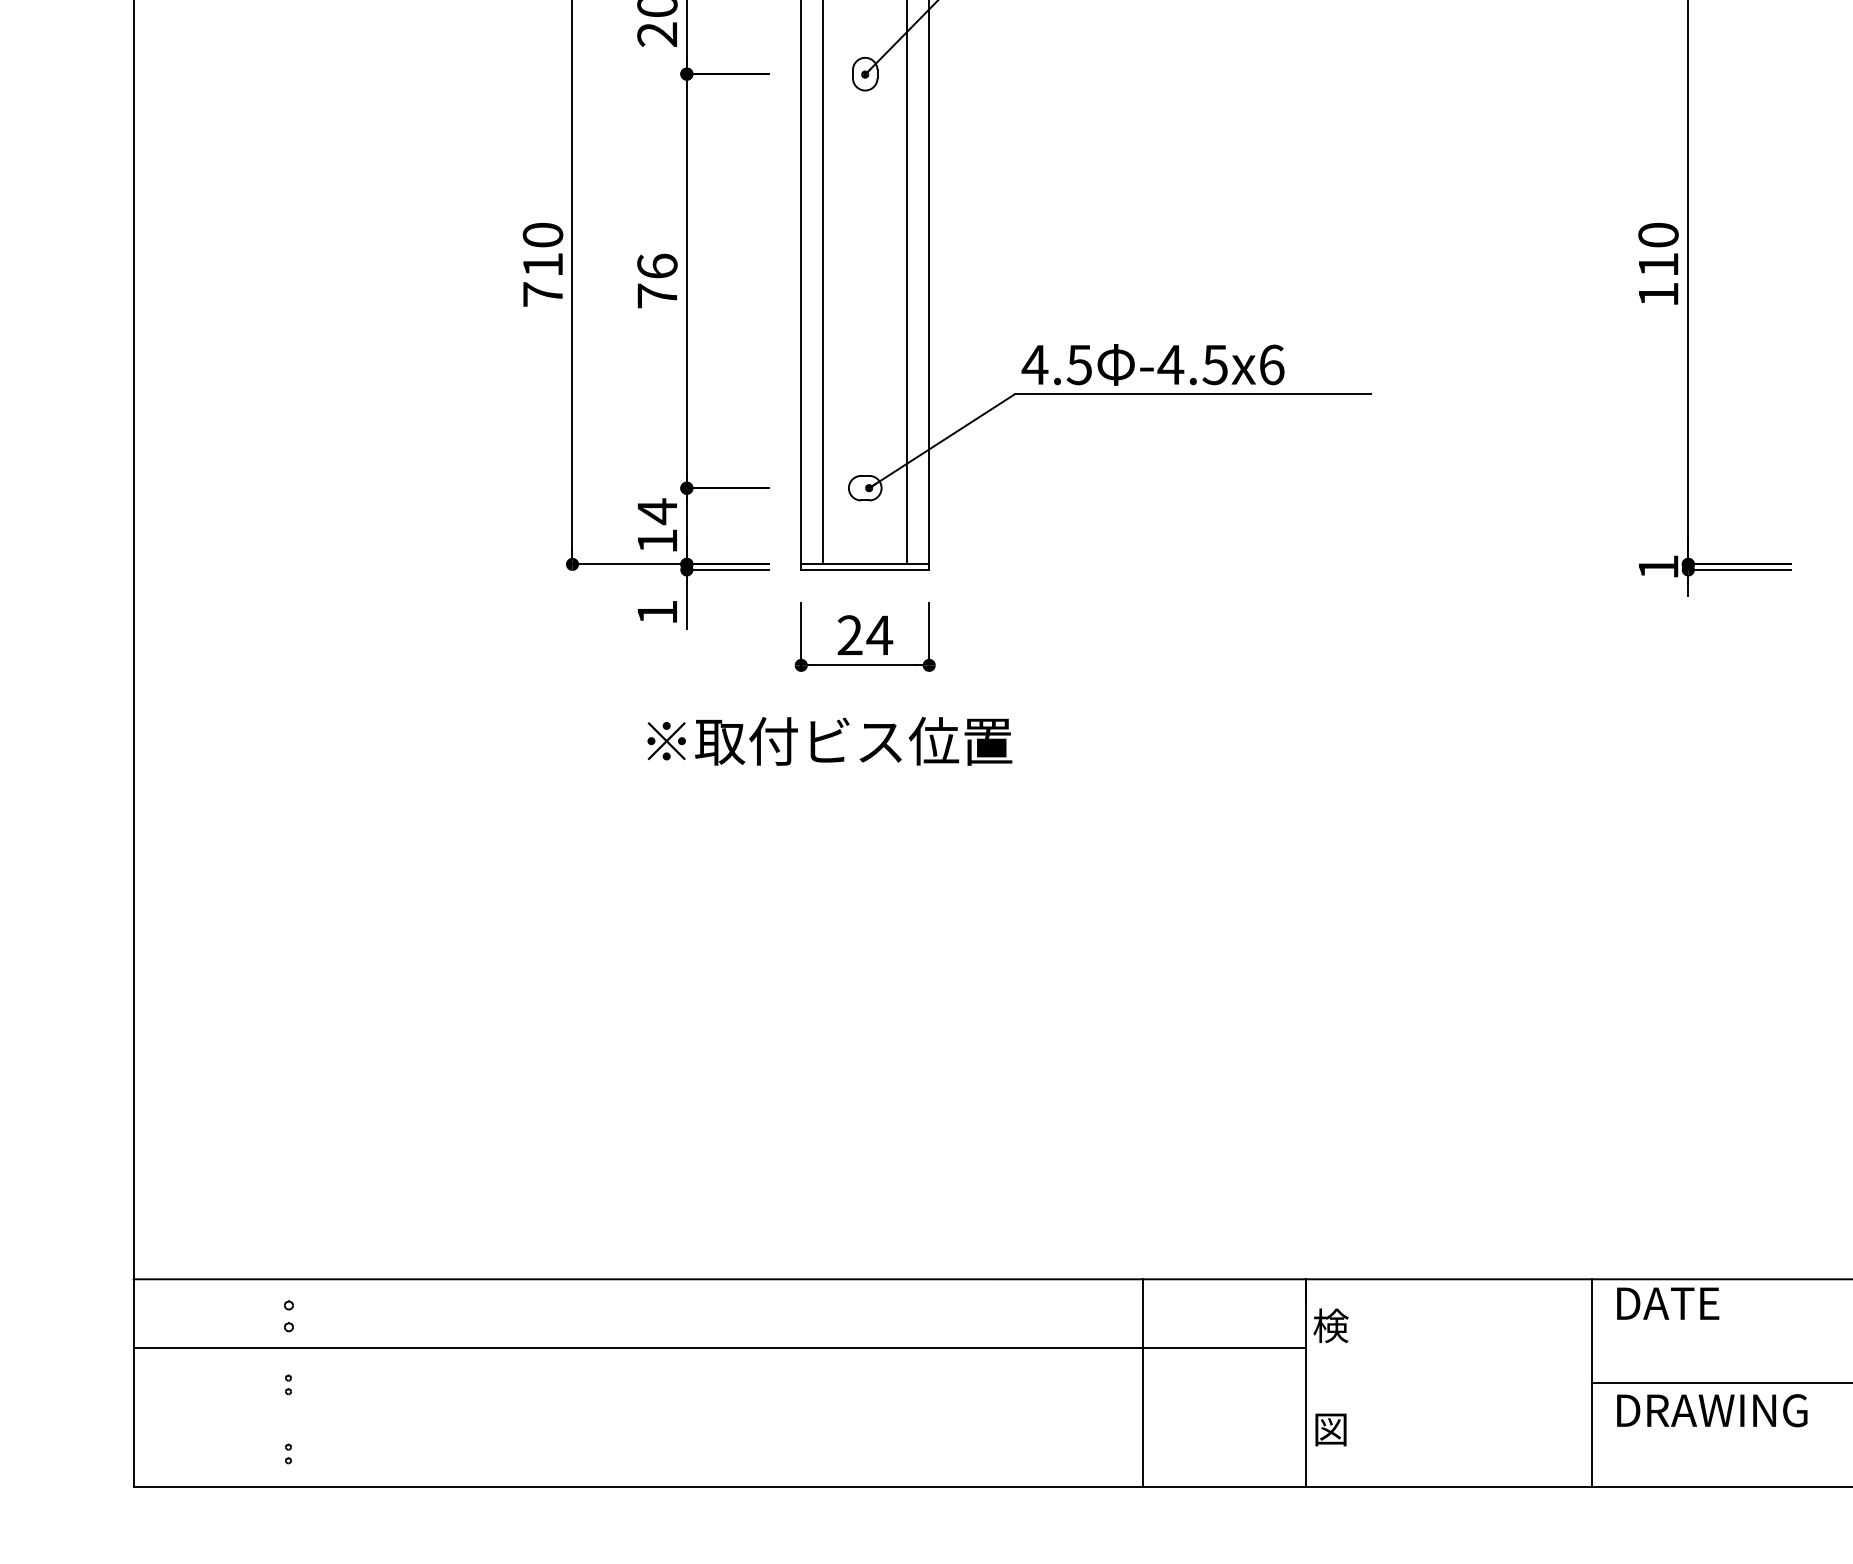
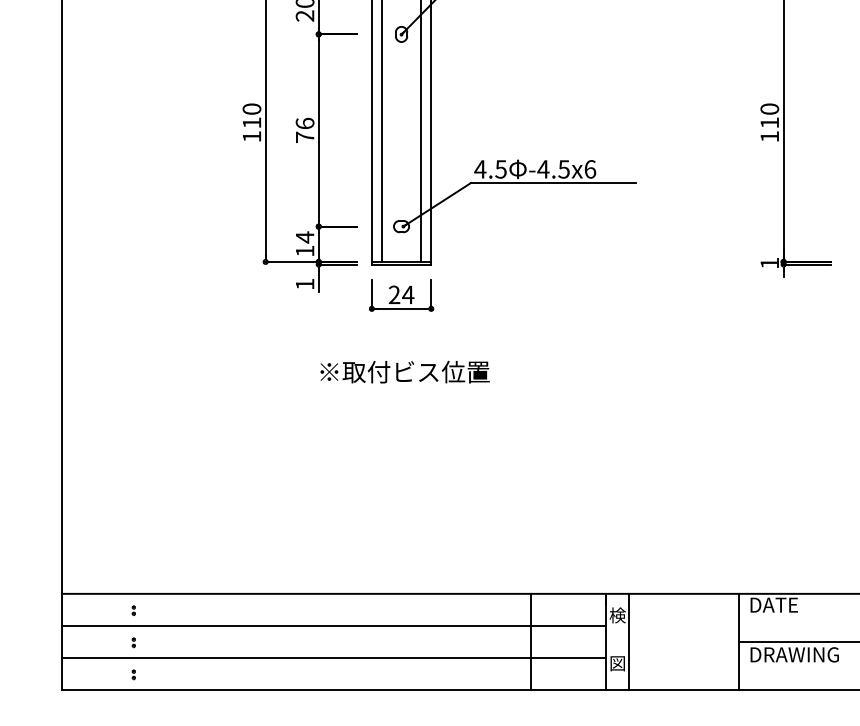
text: (544, 294) -> (252, 136), 710 -> 110
text: (828, 739) -> (404, 371), moved
part: (287, 1315) -> (133, 610), size x0.62
line: (1356, 1381) -> (629, 641), added
line: (718, 1416) -> (333, 657), added

